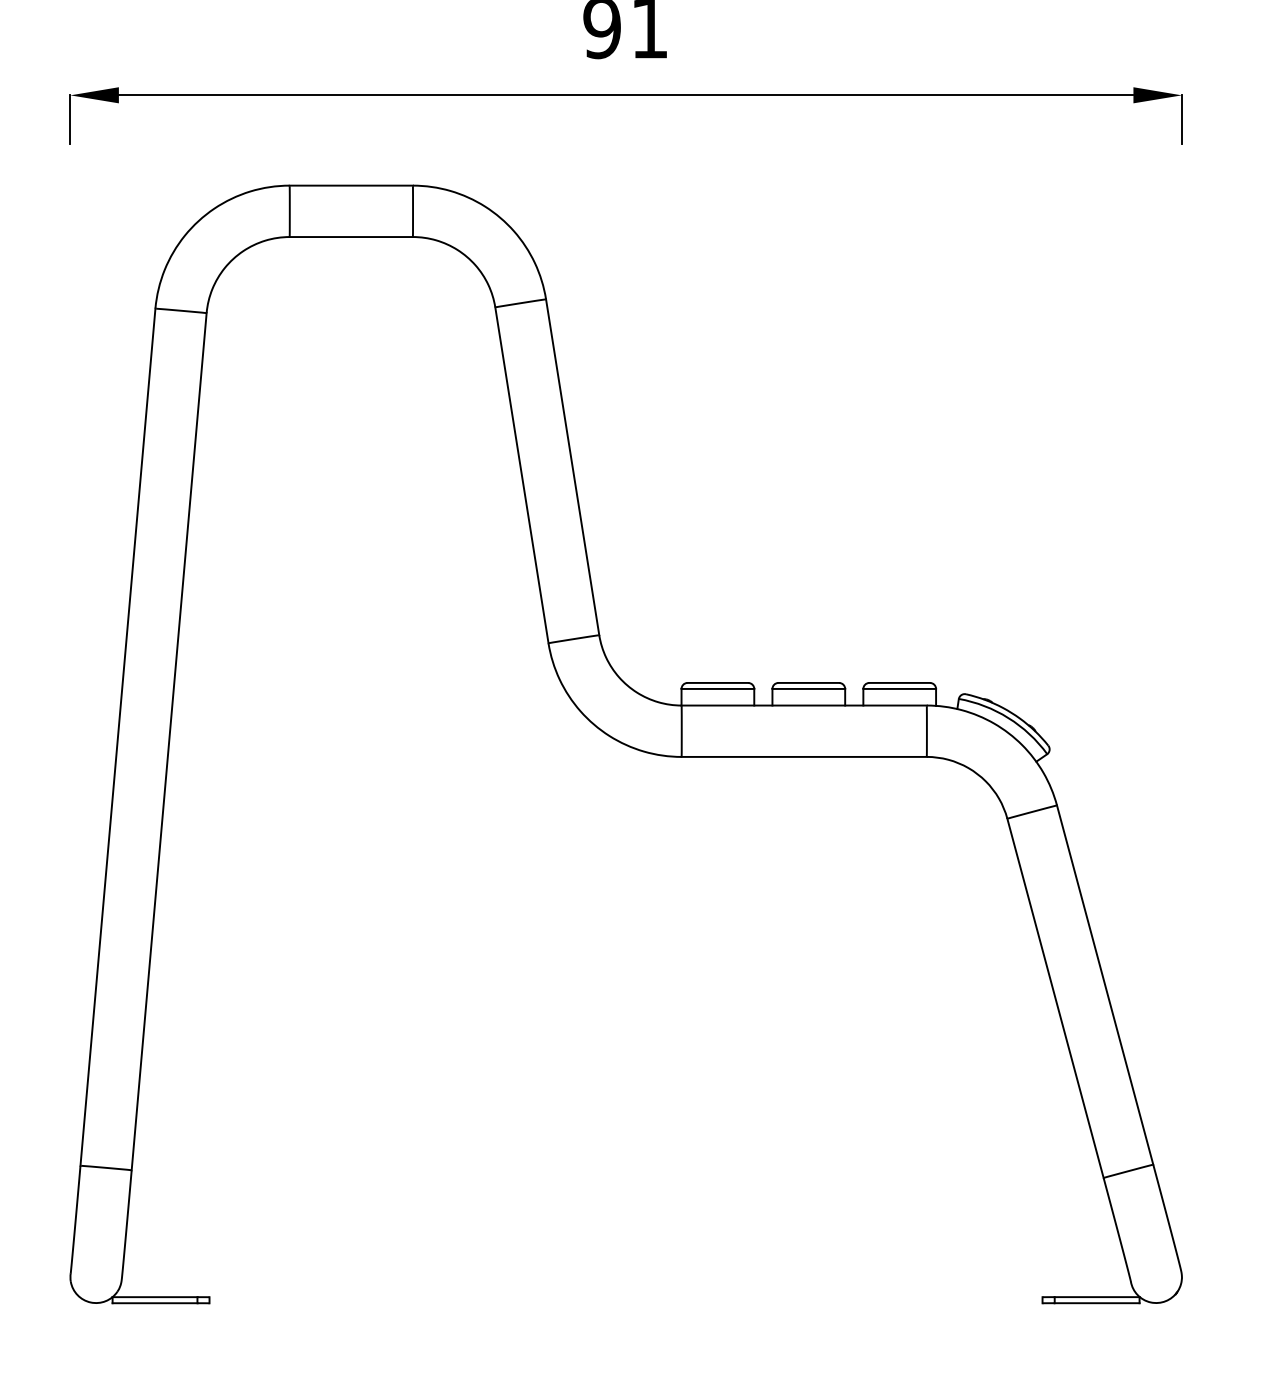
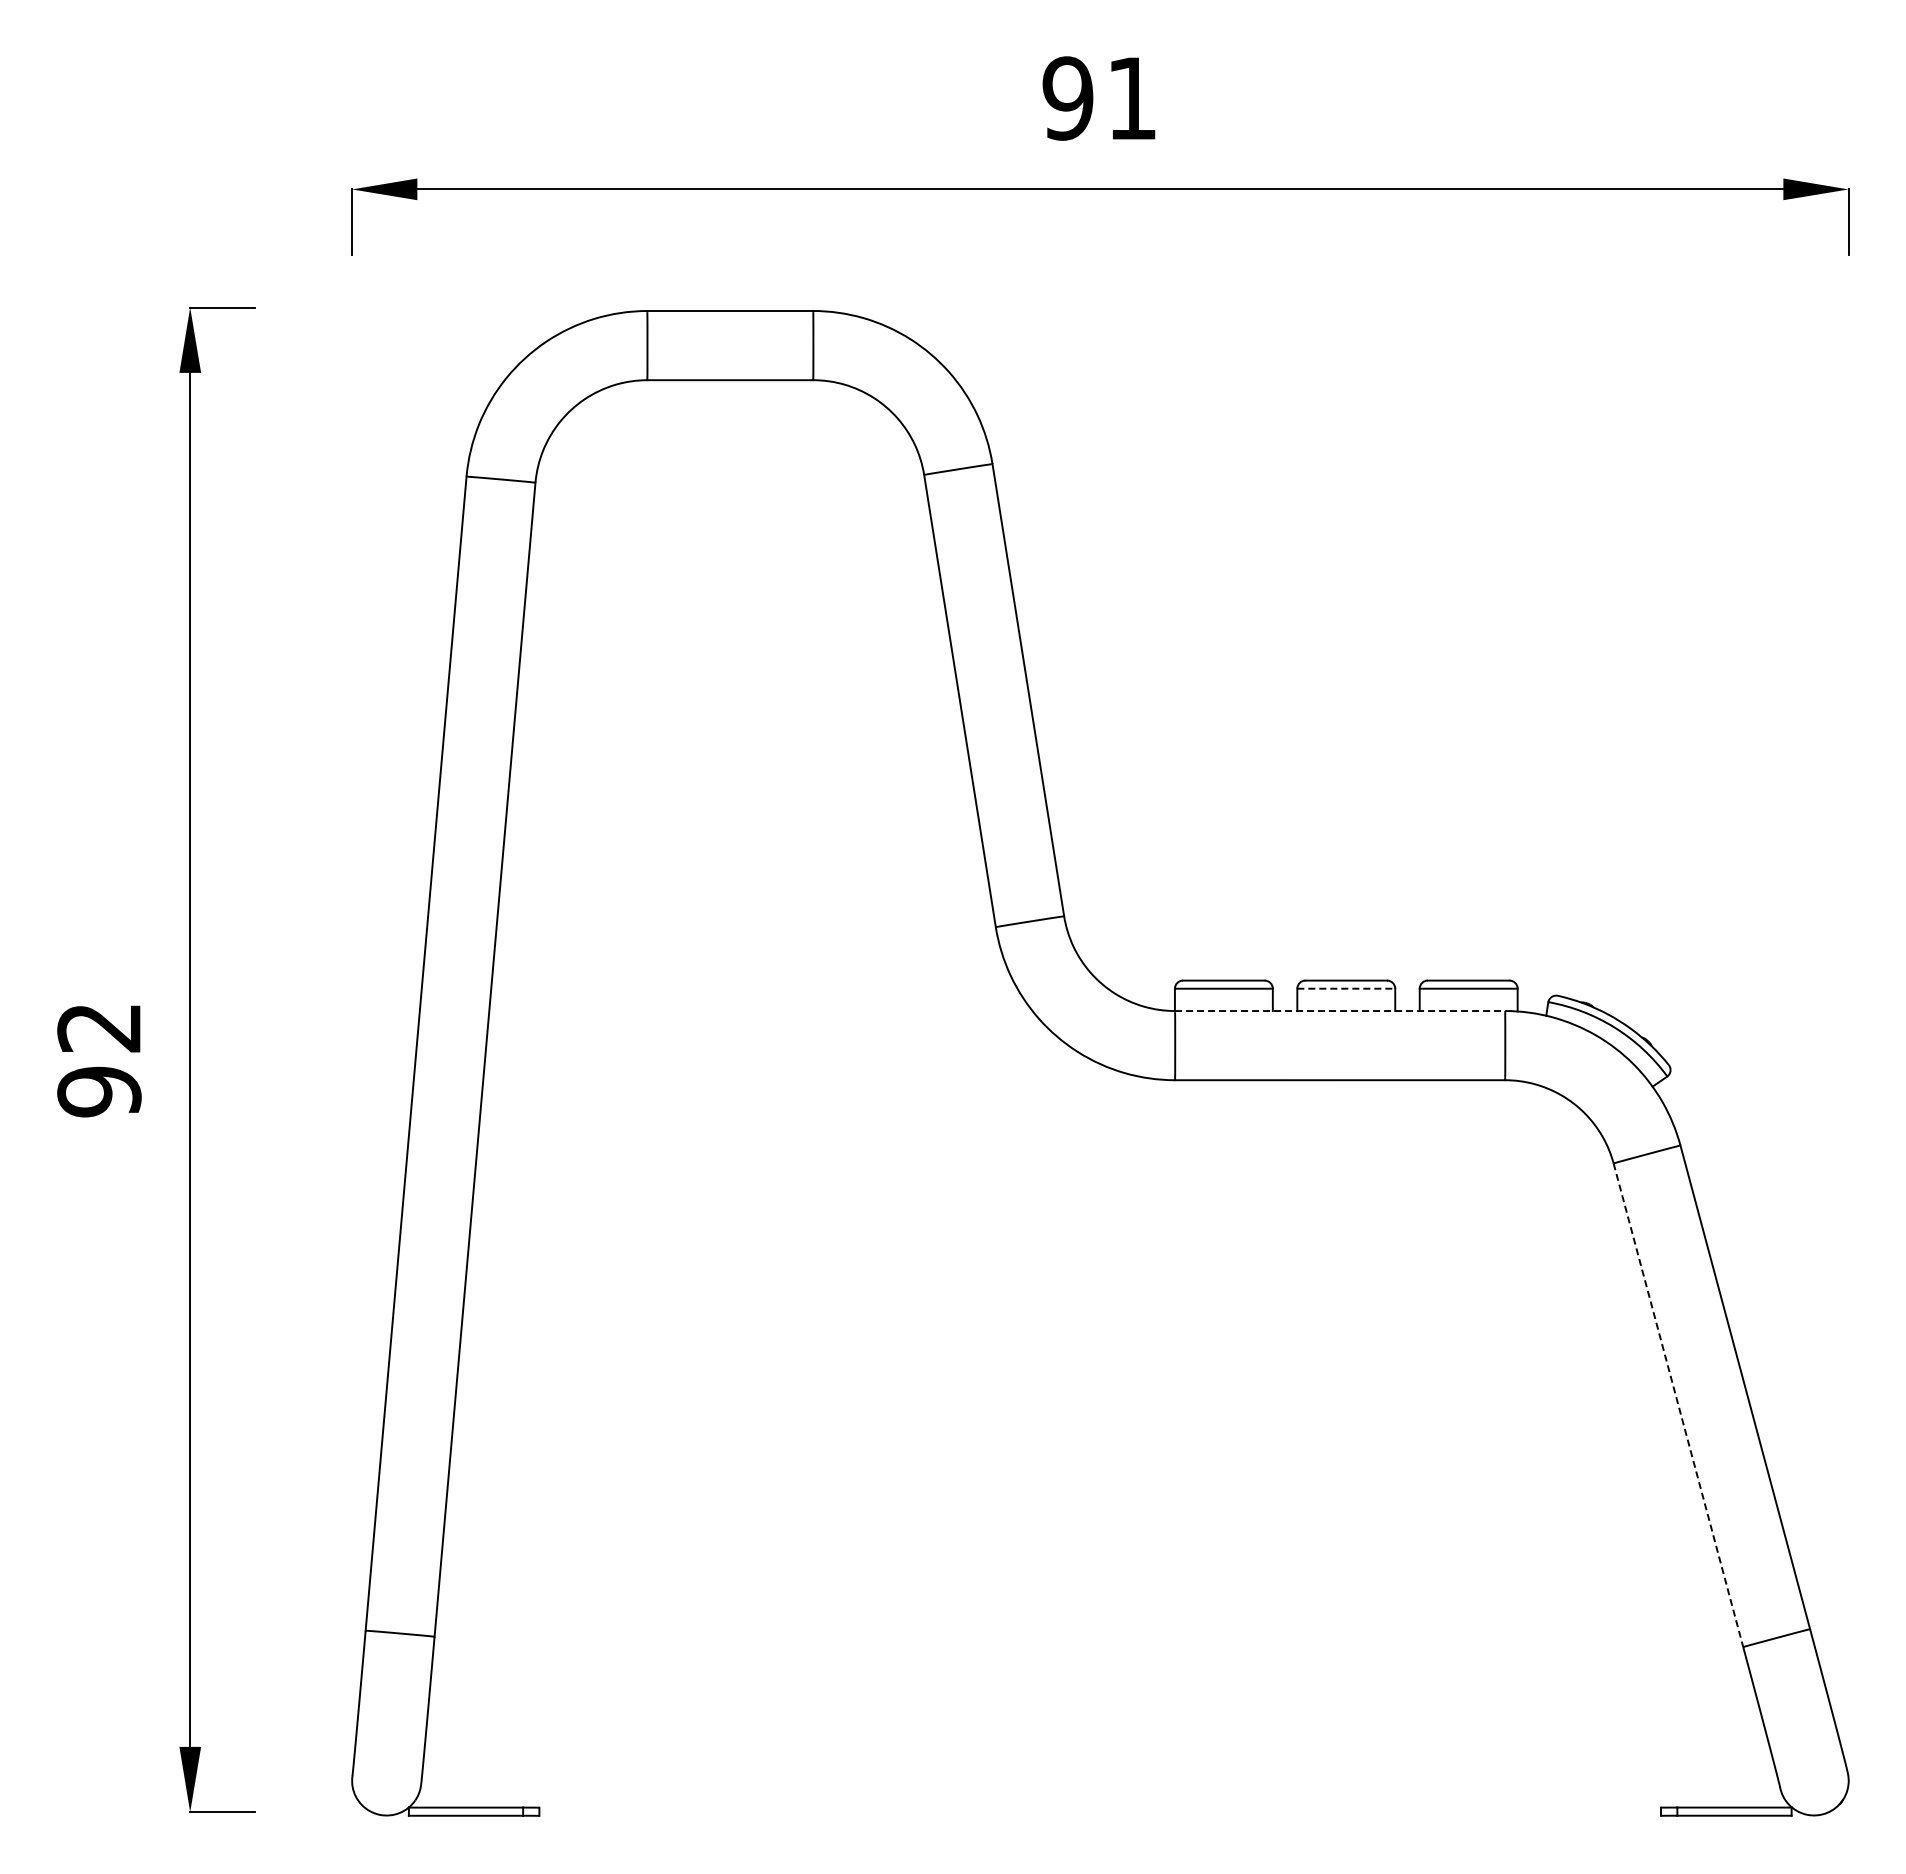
line: (808, 688) -> (1346, 988), solid -> dashed
line: (804, 705) -> (1340, 1011), solid -> dashed
line: (1055, 998) -> (1678, 1405), solid -> dashed

